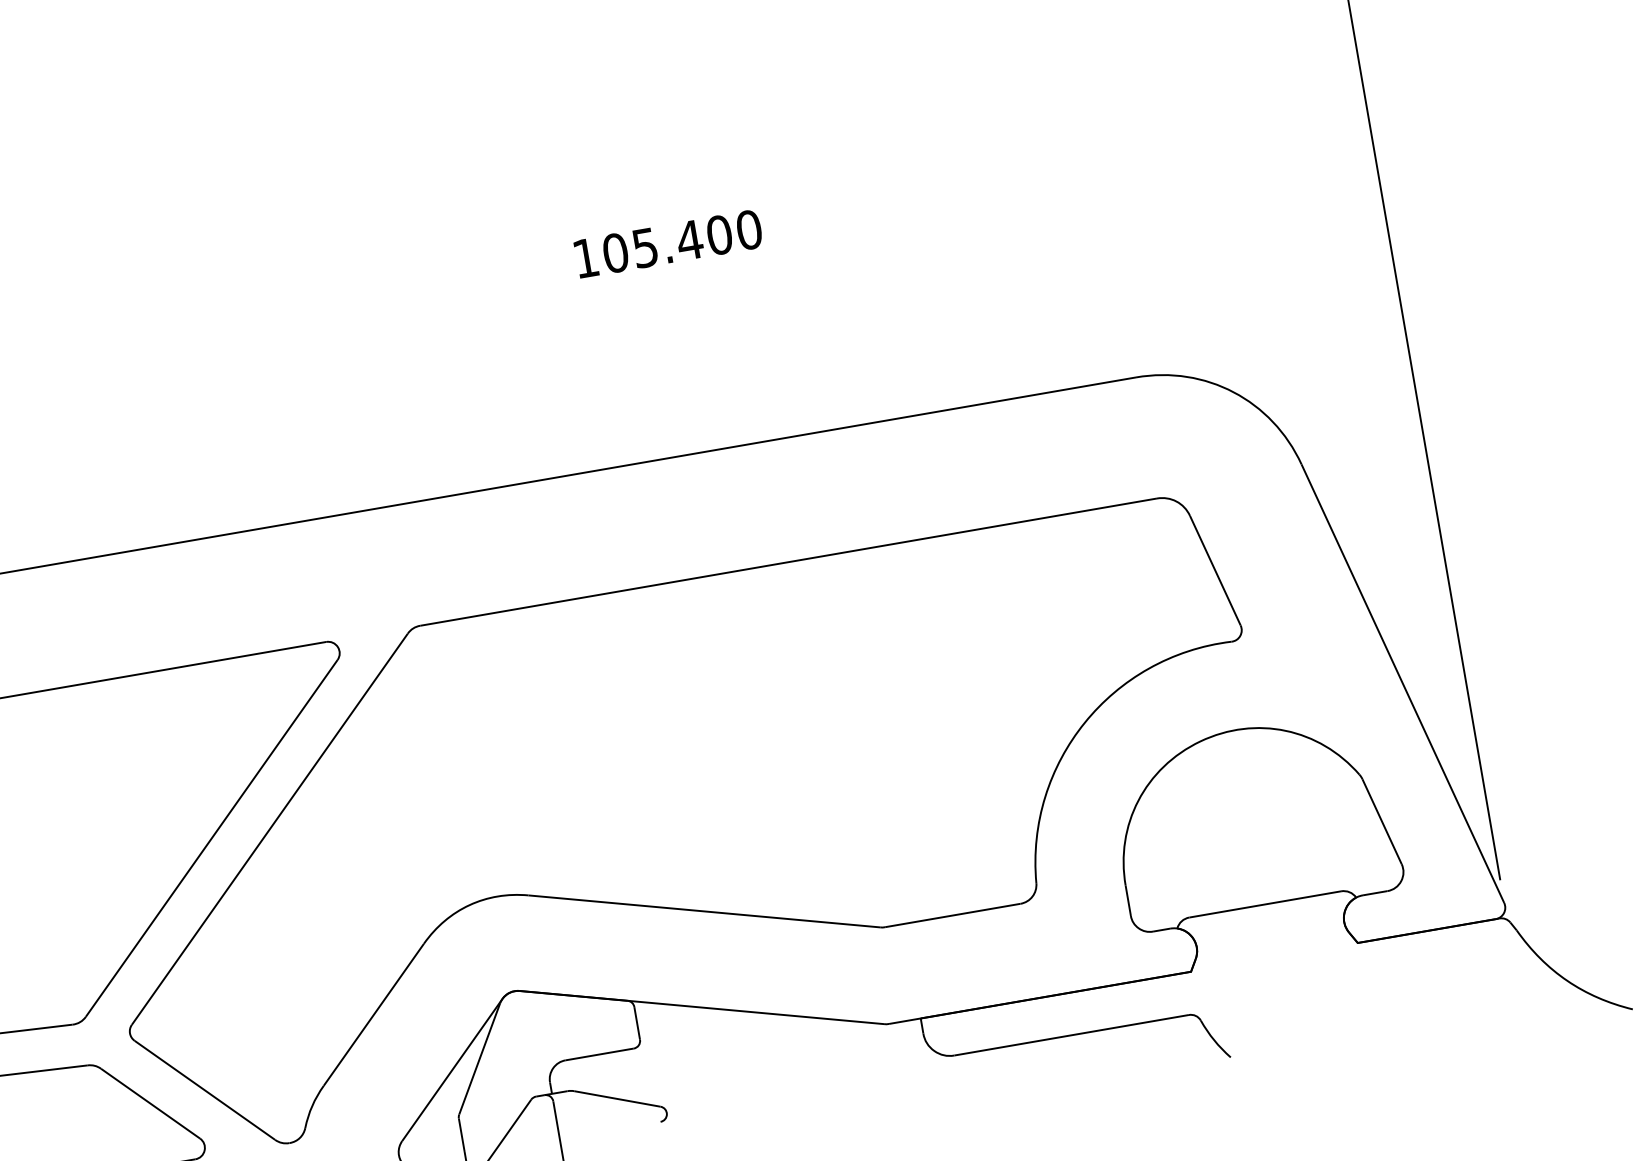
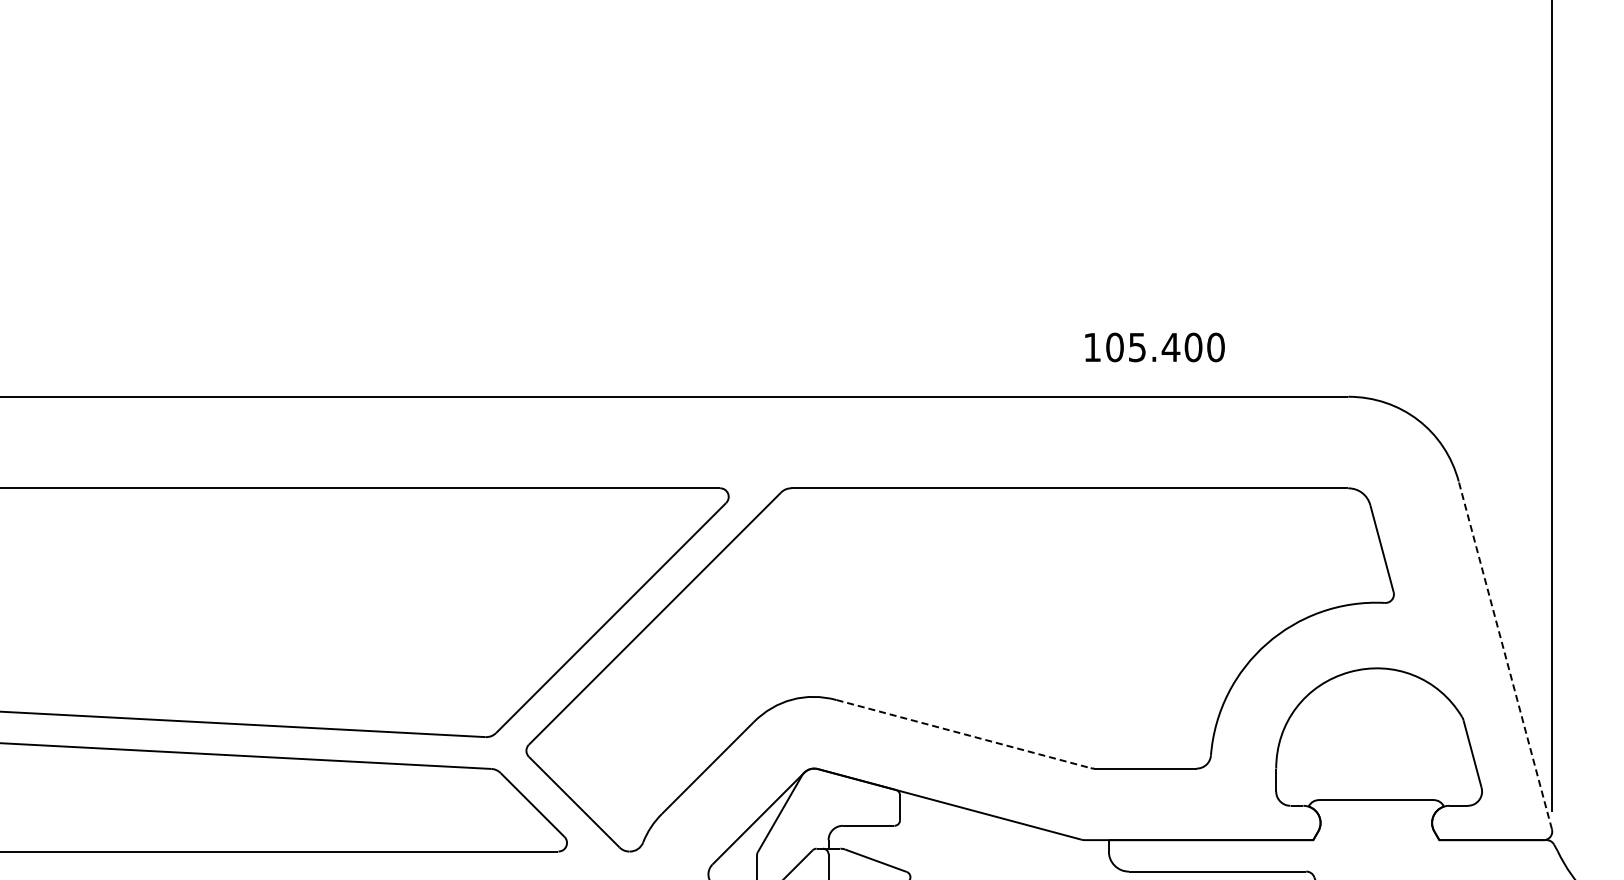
text: (667, 244) -> (1154, 347), moved
line: (1403, 683) -> (1505, 655), solid -> dashed
line: (704, 911) -> (963, 734), solid -> dashed

